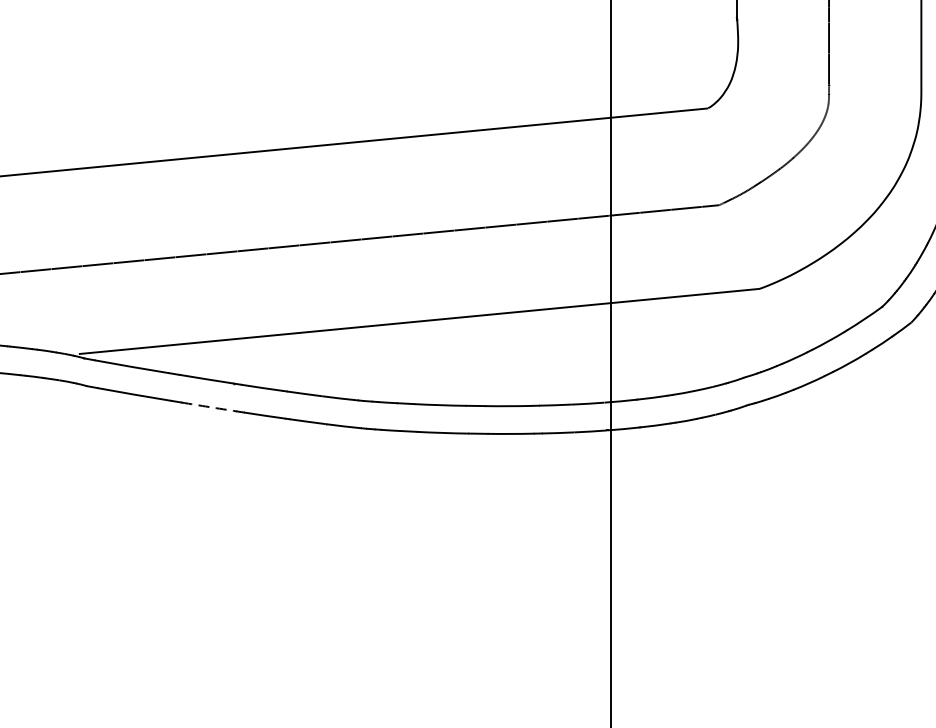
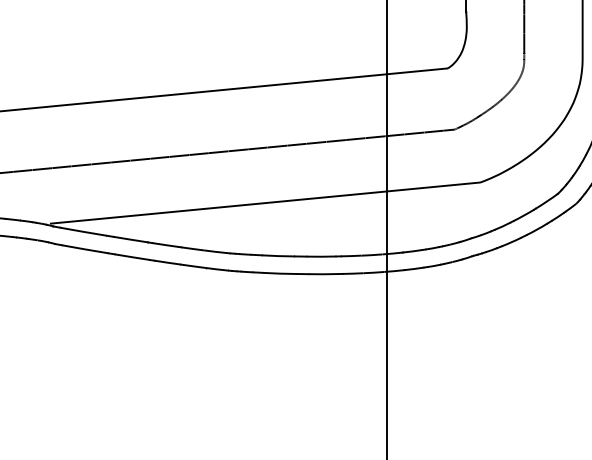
arc: (209, 407) -> (132, 257), dashed -> solid

